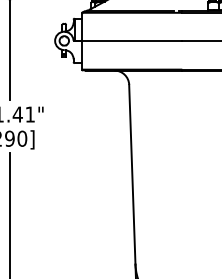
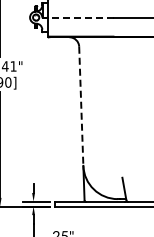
line: (131, 40) -> (80, 17), solid -> dashed
line: (132, 174) -> (81, 106), solid -> dashed

